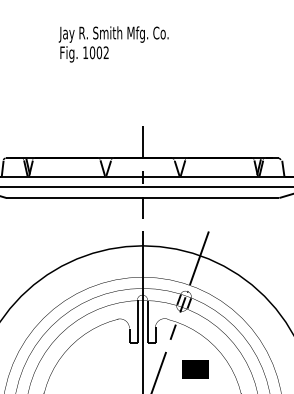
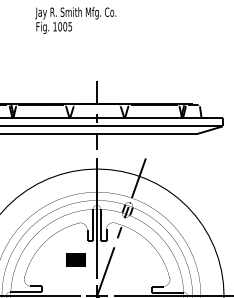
text: (106, 52) -> (70, 26), 1002 -> 1005
part: (194, 368) -> (75, 259), moved

